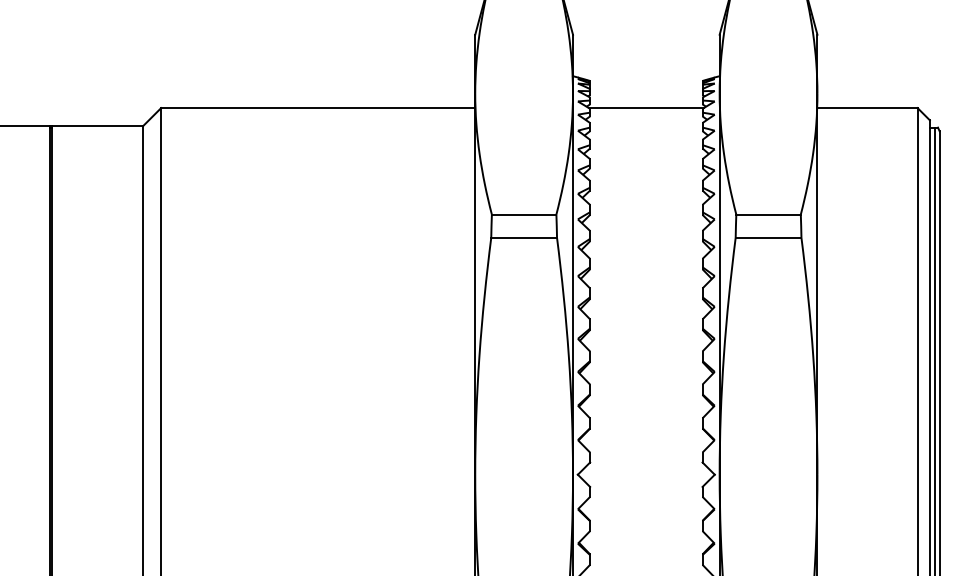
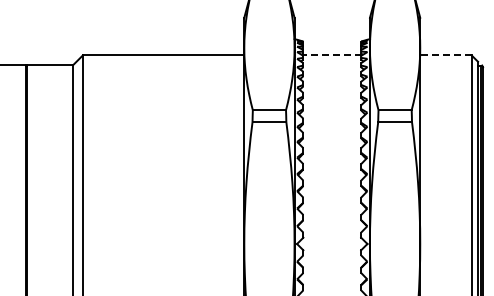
line: (646, 108) -> (332, 55), solid -> dashed
line: (866, 108) -> (445, 55), solid -> dashed

